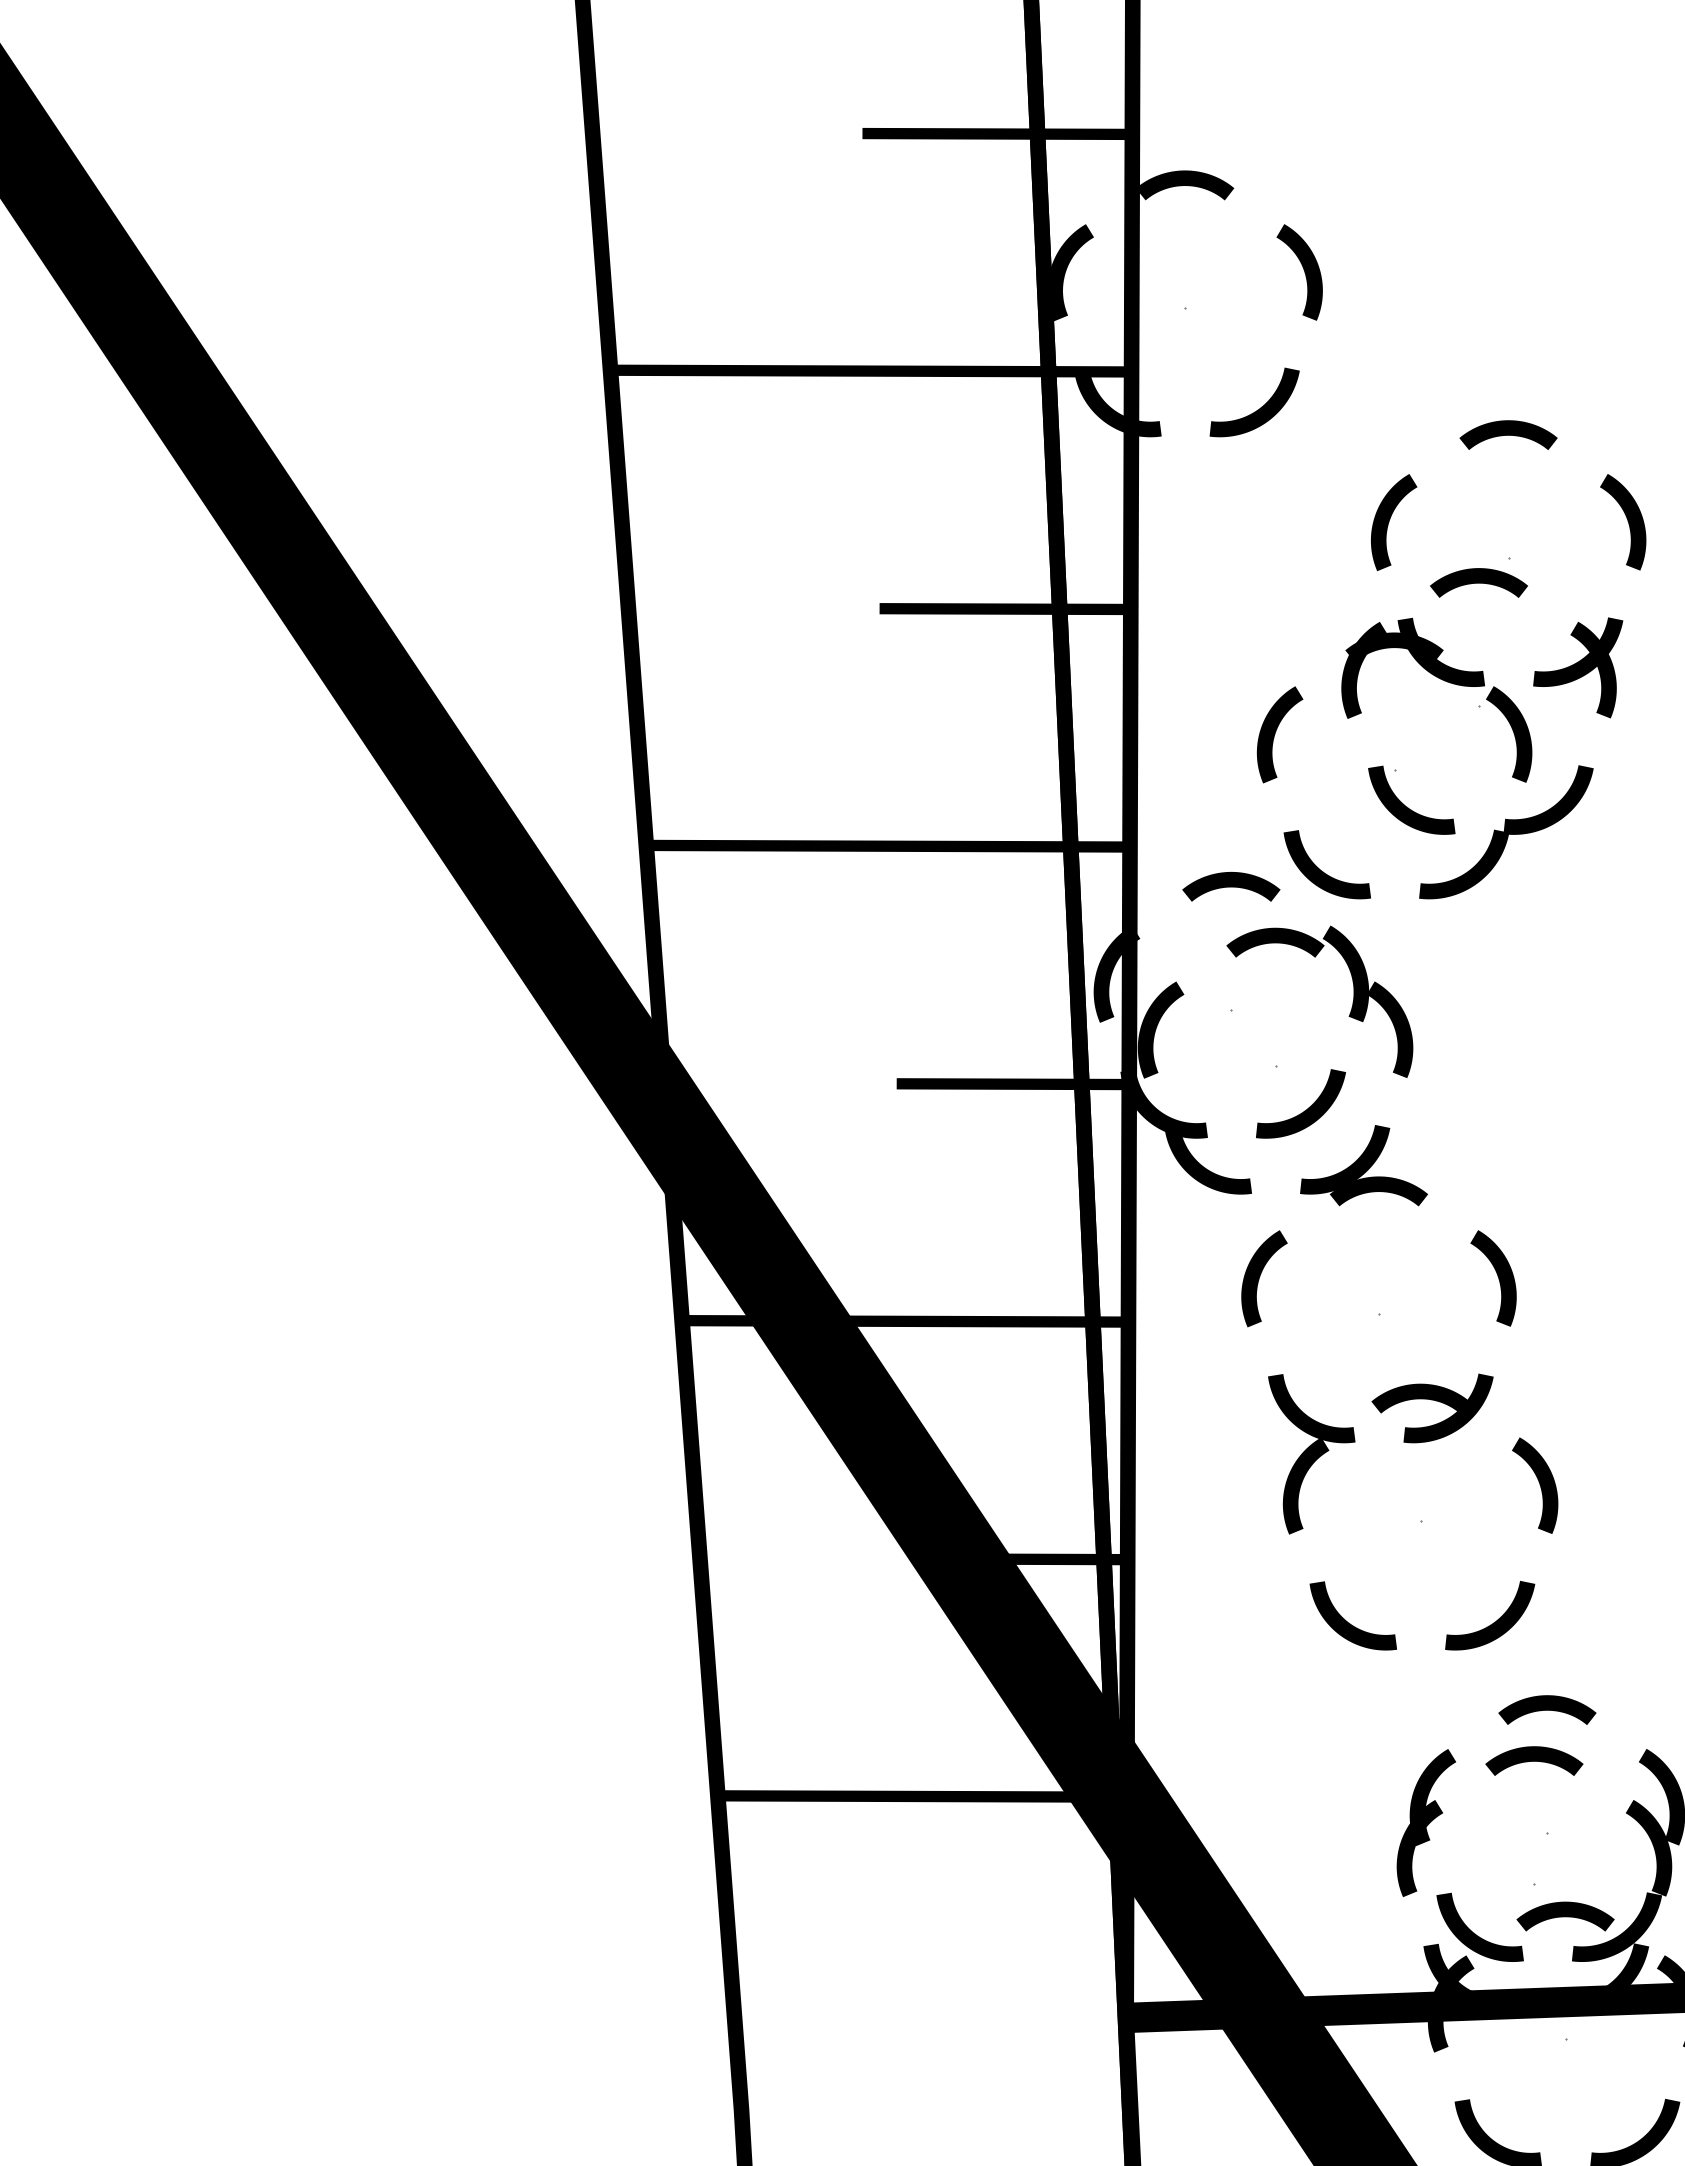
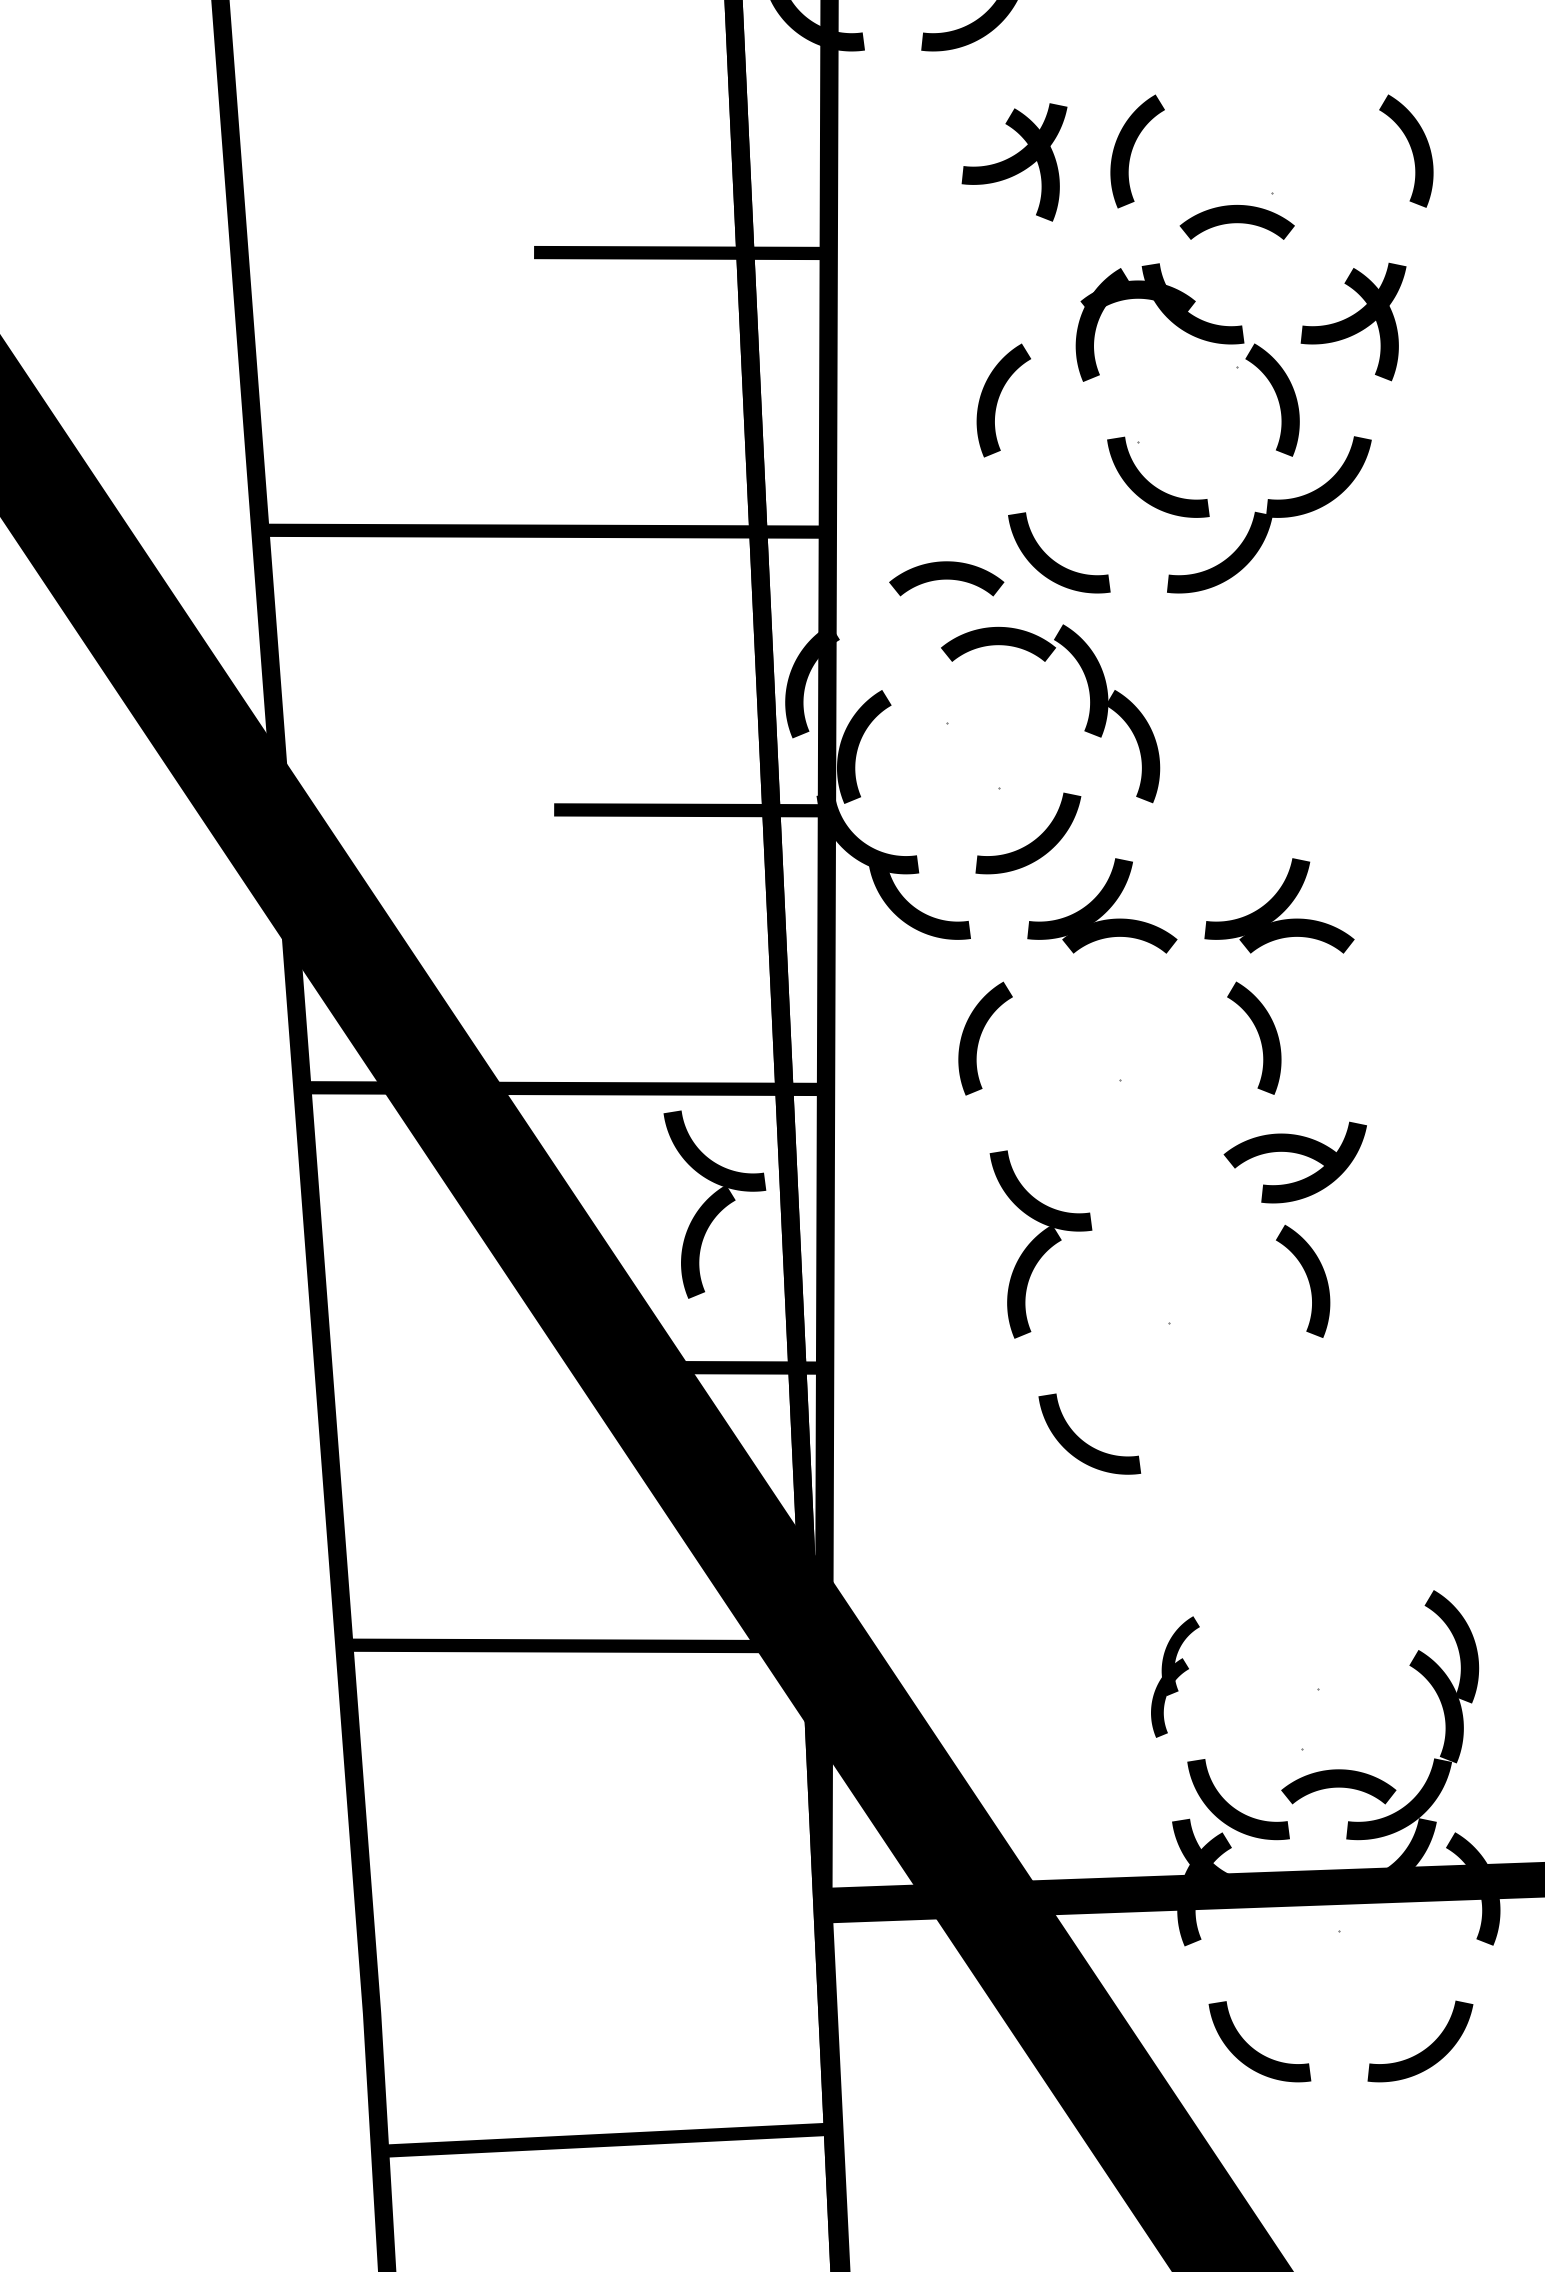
curve: (1508, 434) -> (1271, 48), removed
part: (1289, 531) -> (1014, 161), added
part: (1514, 1165) -> (1278, 905), added
part: (1435, 1401) -> (1298, 1154), moved
part: (1033, 1420) -> (714, 1204), added
curve: (1493, 1622) -> (1254, 1441), removed
curve: (1547, 1709) -> (1317, 1543), removed
curve: (1534, 1760) -> (1302, 1603), removed
part: (1425, 1822) -> (1174, 1676), size x0.7

